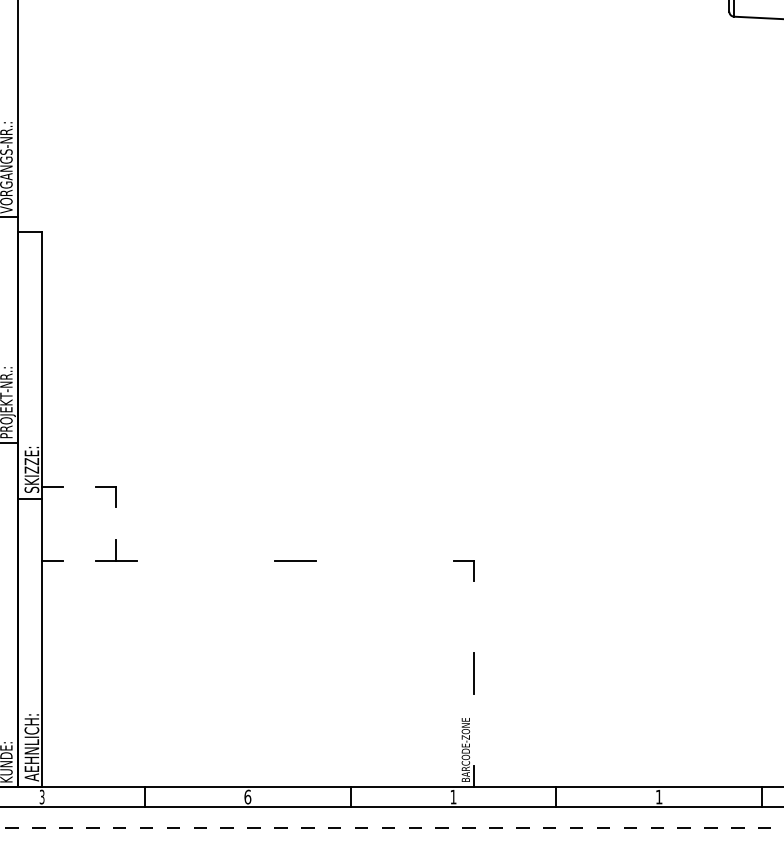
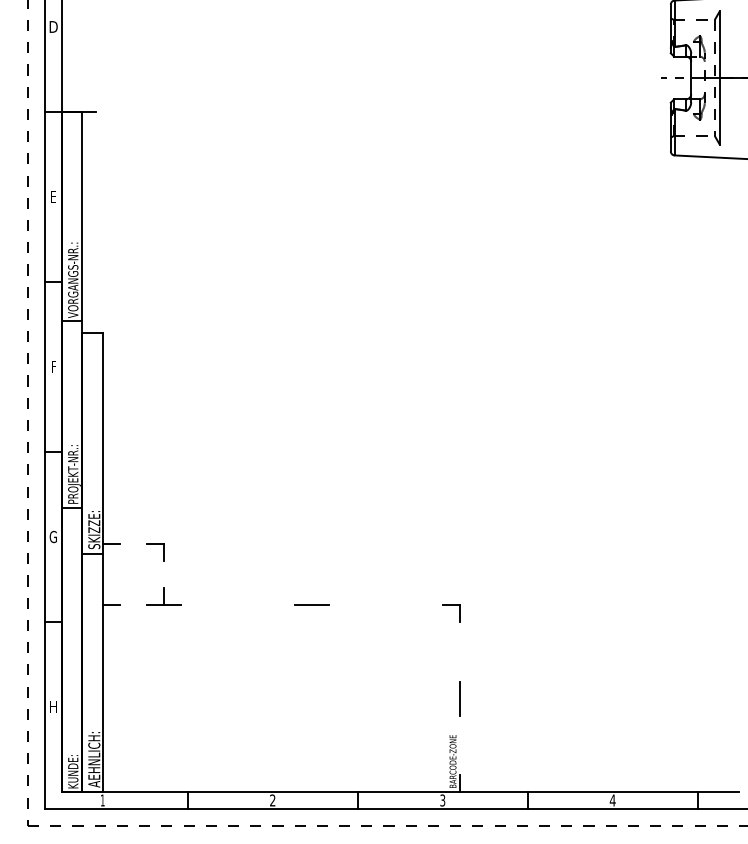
text: (41, 797) -> (102, 800), 3 -> 1
text: (247, 797) -> (272, 800), 6 -> 2
text: (453, 797) -> (442, 800), 1 -> 3
text: (658, 797) -> (612, 800), 1 -> 4

